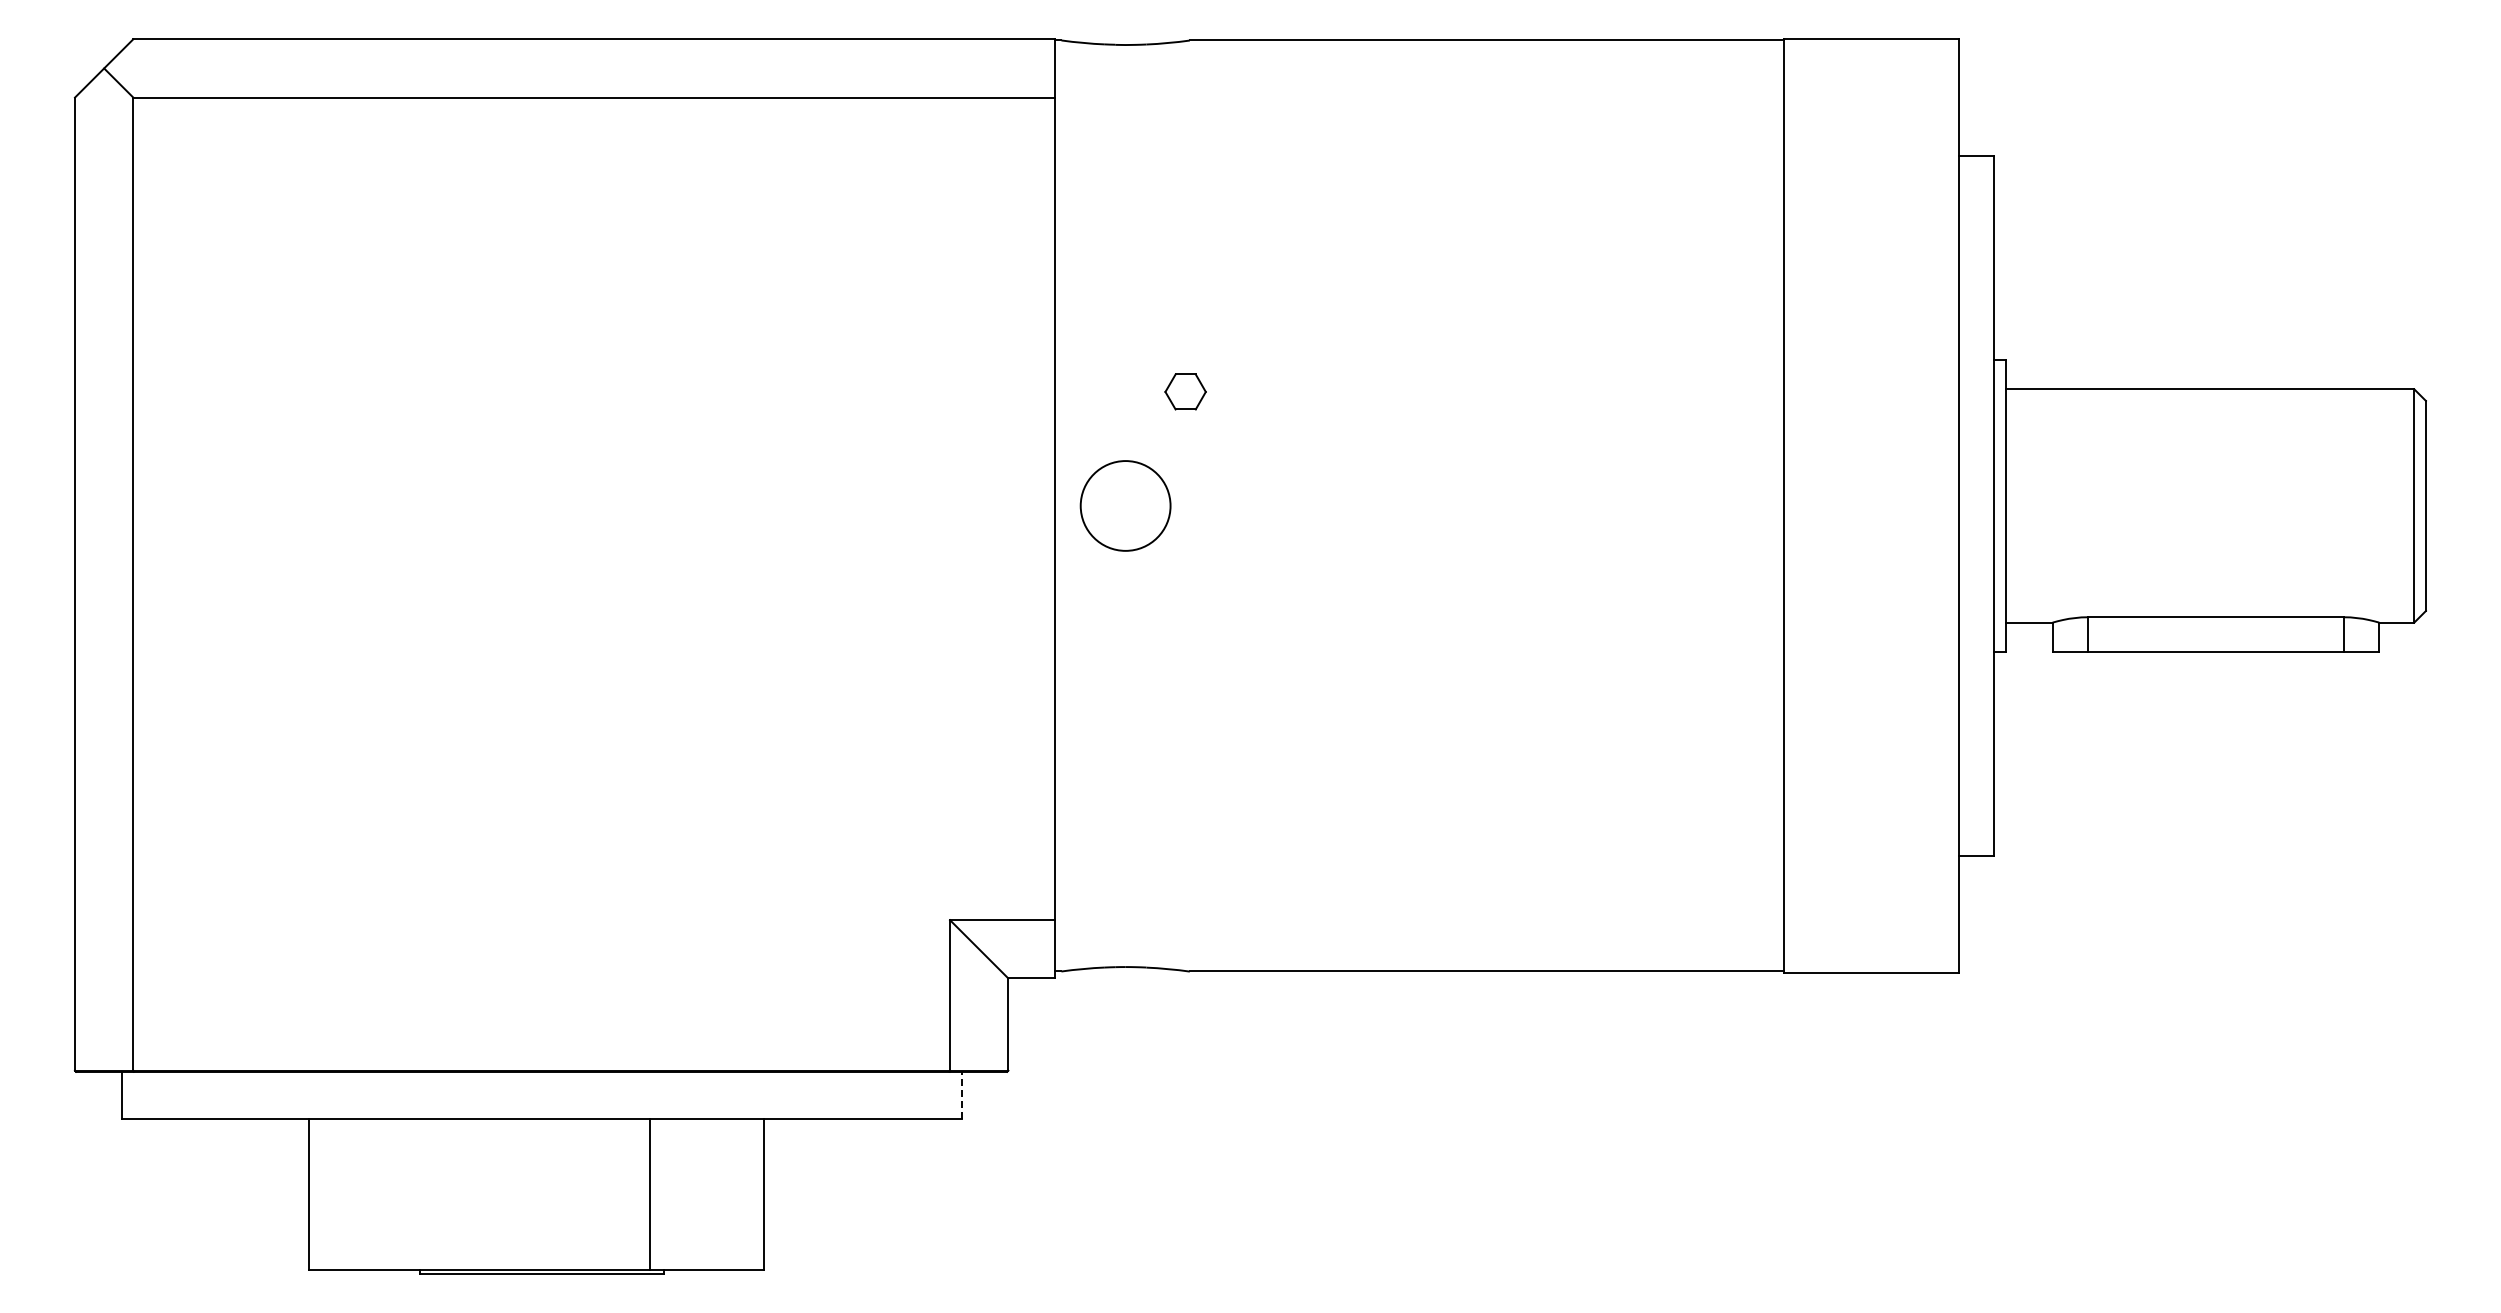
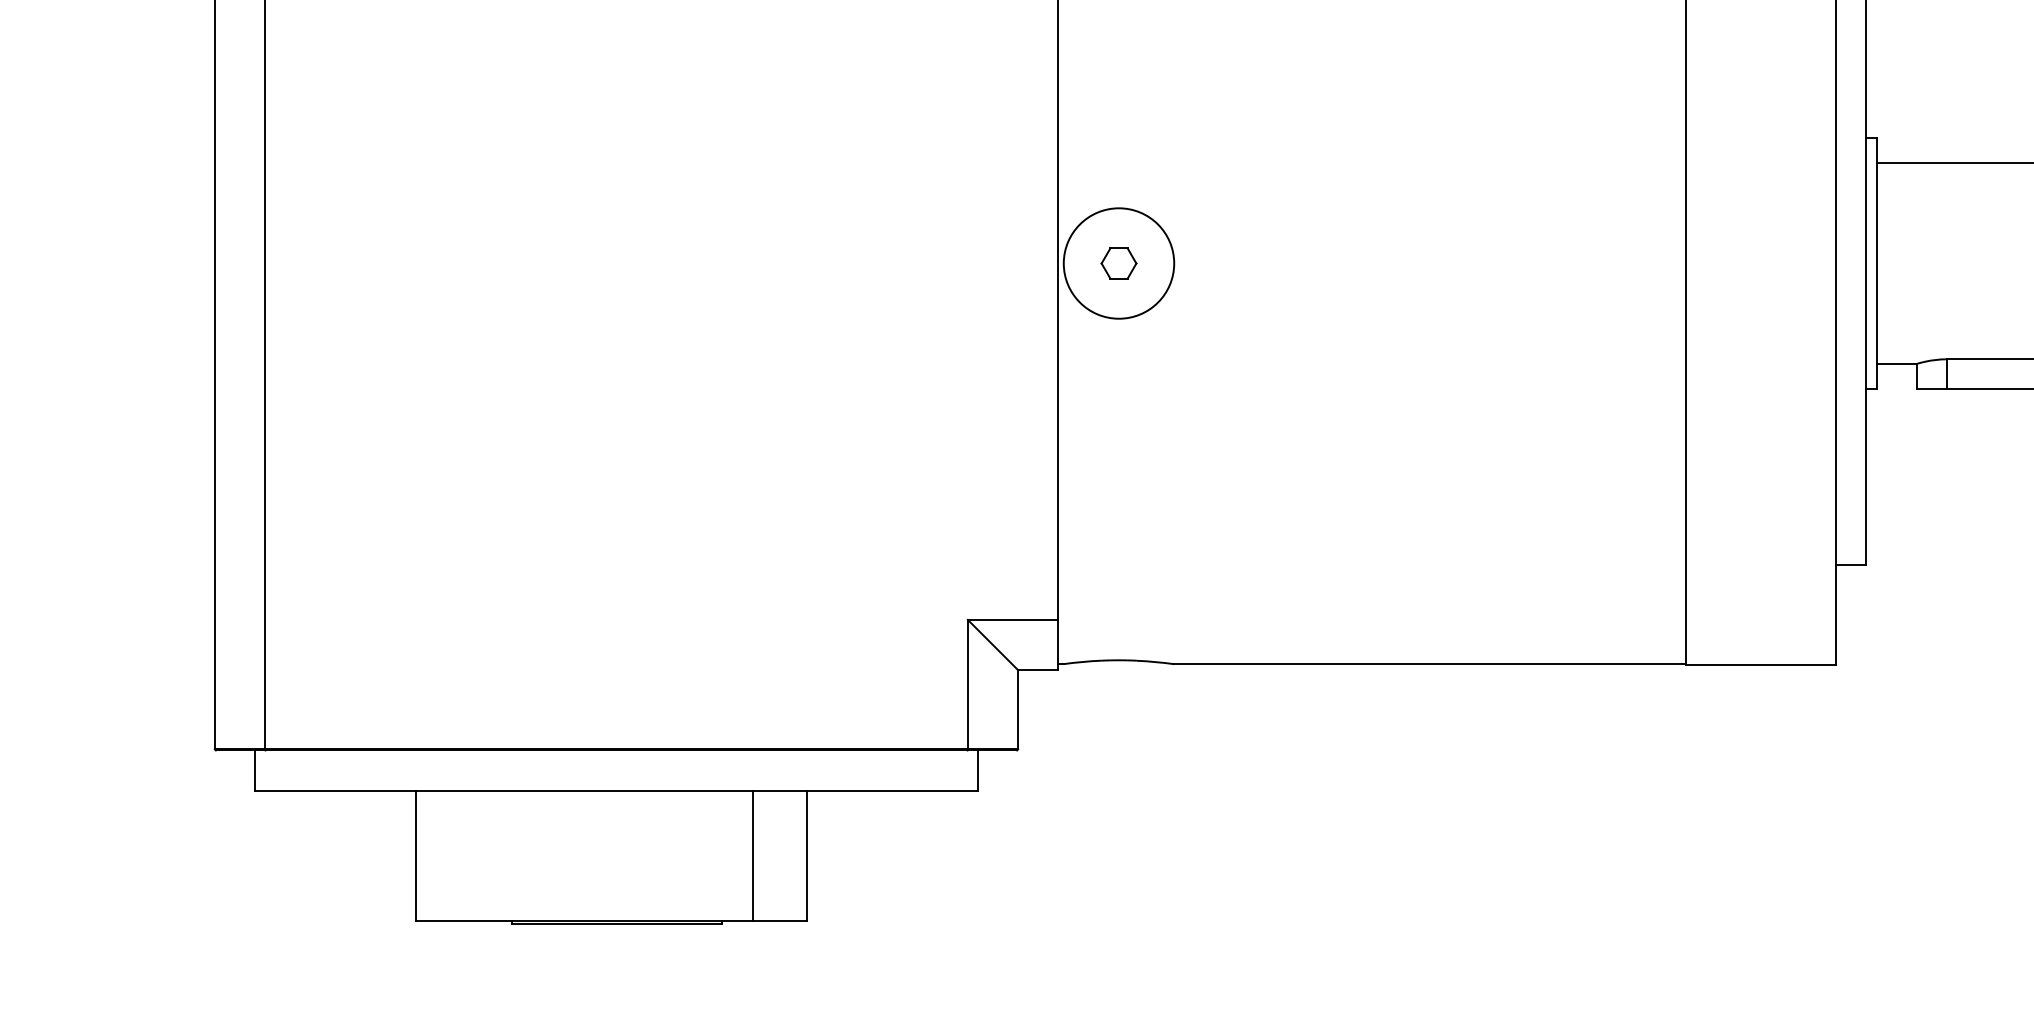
part: (1185, 391) -> (1118, 263), moved
circle: (1125, 505) -> (1118, 263), size x1.43
line: (961, 1094) -> (977, 769), dashed -> solid
line: (650, 1194) -> (753, 856), moved

